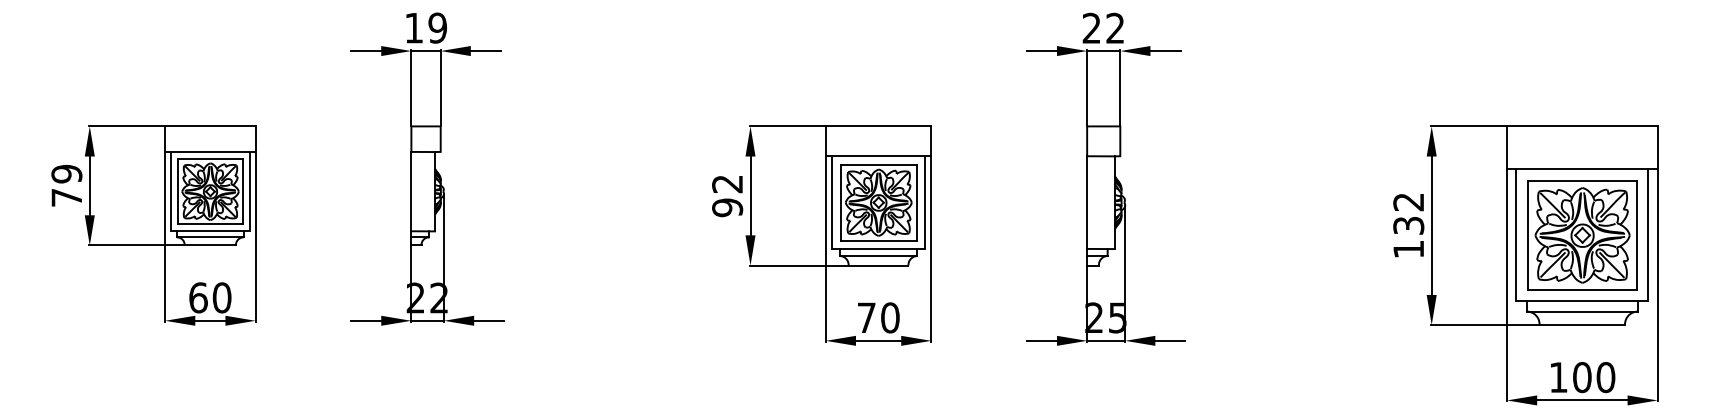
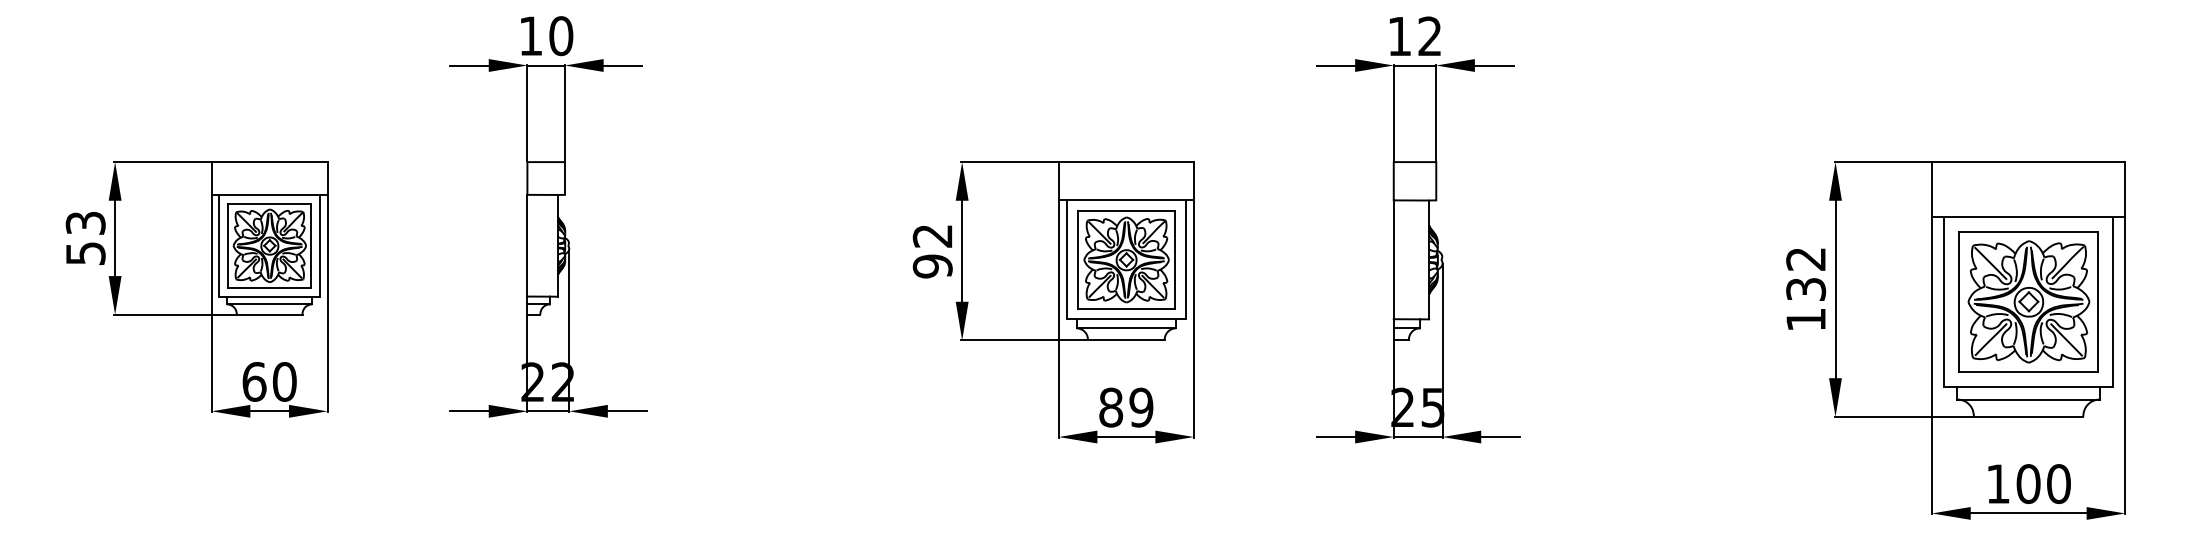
text: (1091, 27) -> (1399, 35), 22 -> 12
text: (437, 28) -> (561, 36), 19 -> 10
text: (66, 185) -> (85, 237), 79 -> 53
text: (878, 317) -> (1126, 407), 70 -> 89

